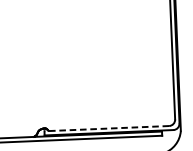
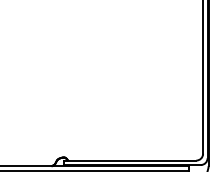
line: (106, 128) -> (129, 160), dashed -> solid

